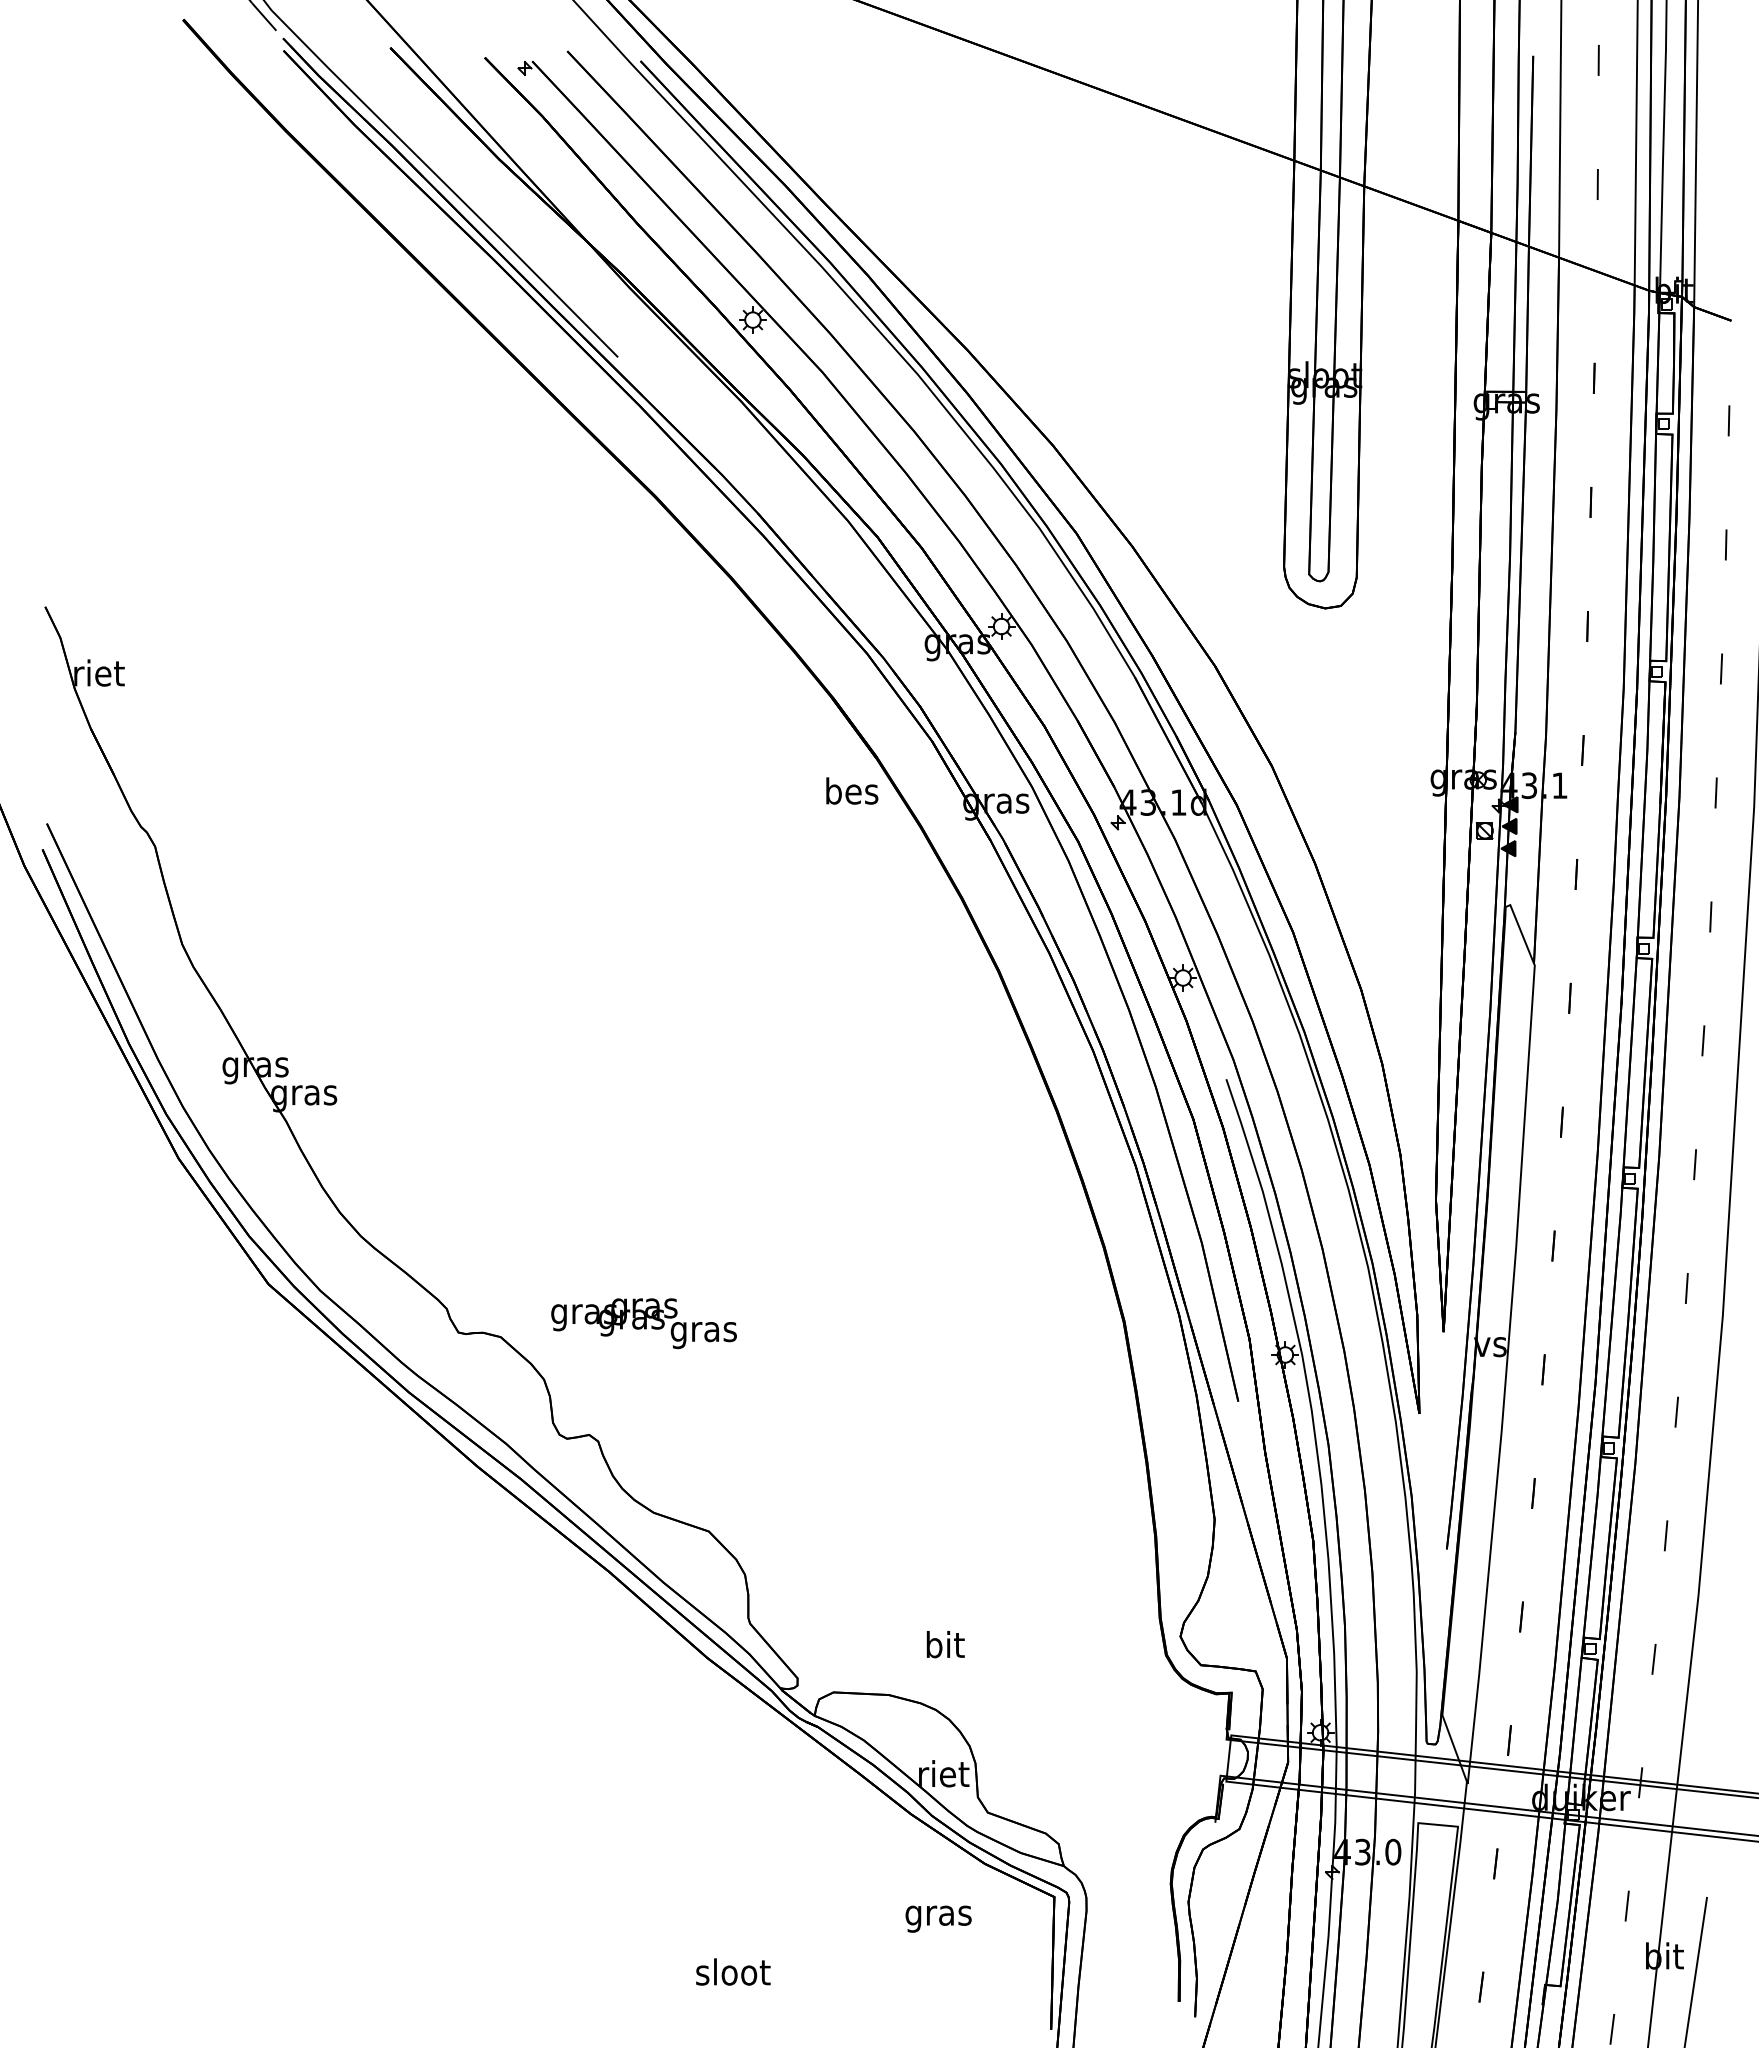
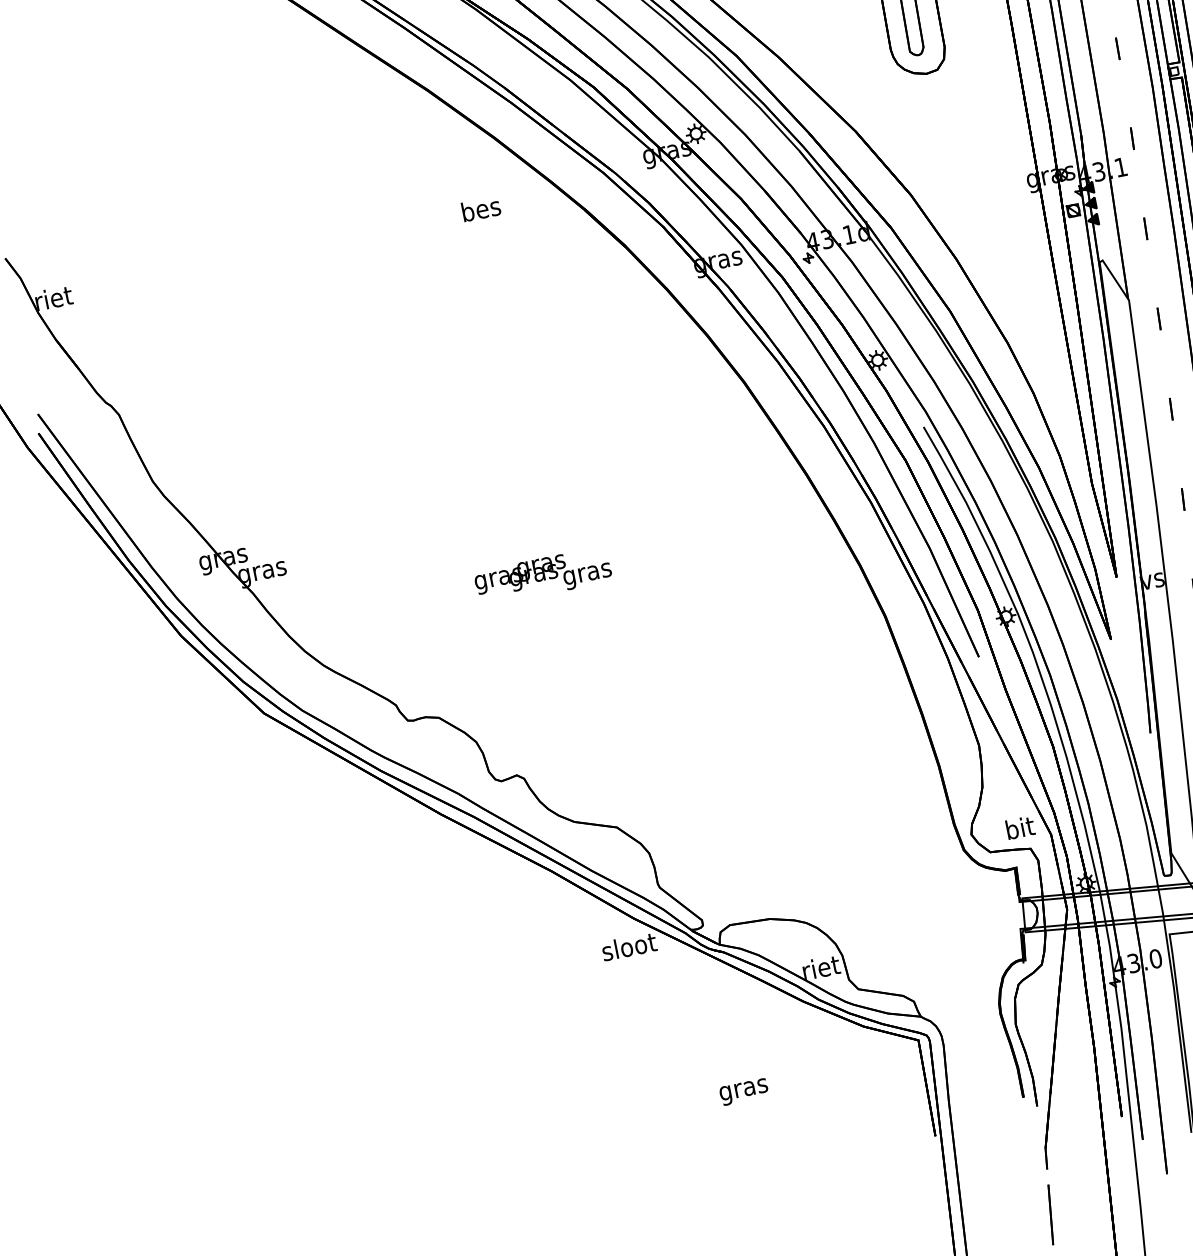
text: (852, 790) -> (481, 208), moved
text: (643, 1323) -> (542, 576), moved
text: (945, 1644) -> (1020, 827), moved
text: (938, 1918) -> (743, 1091), moved
text: (733, 1971) -> (629, 946), moved

